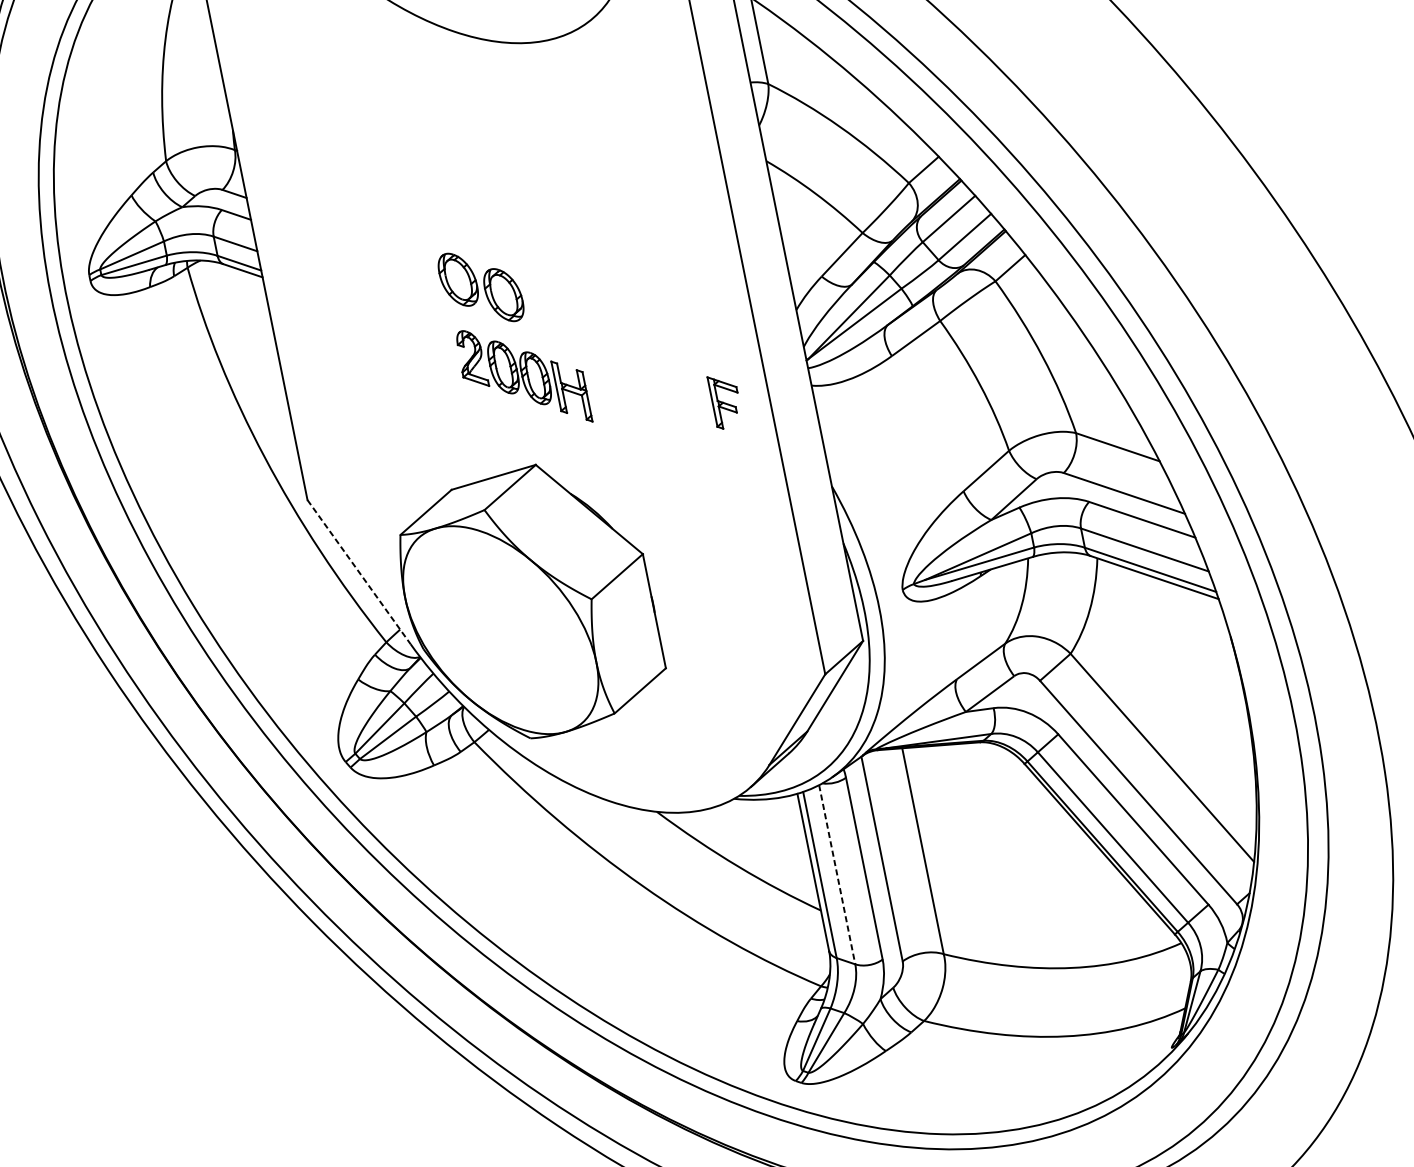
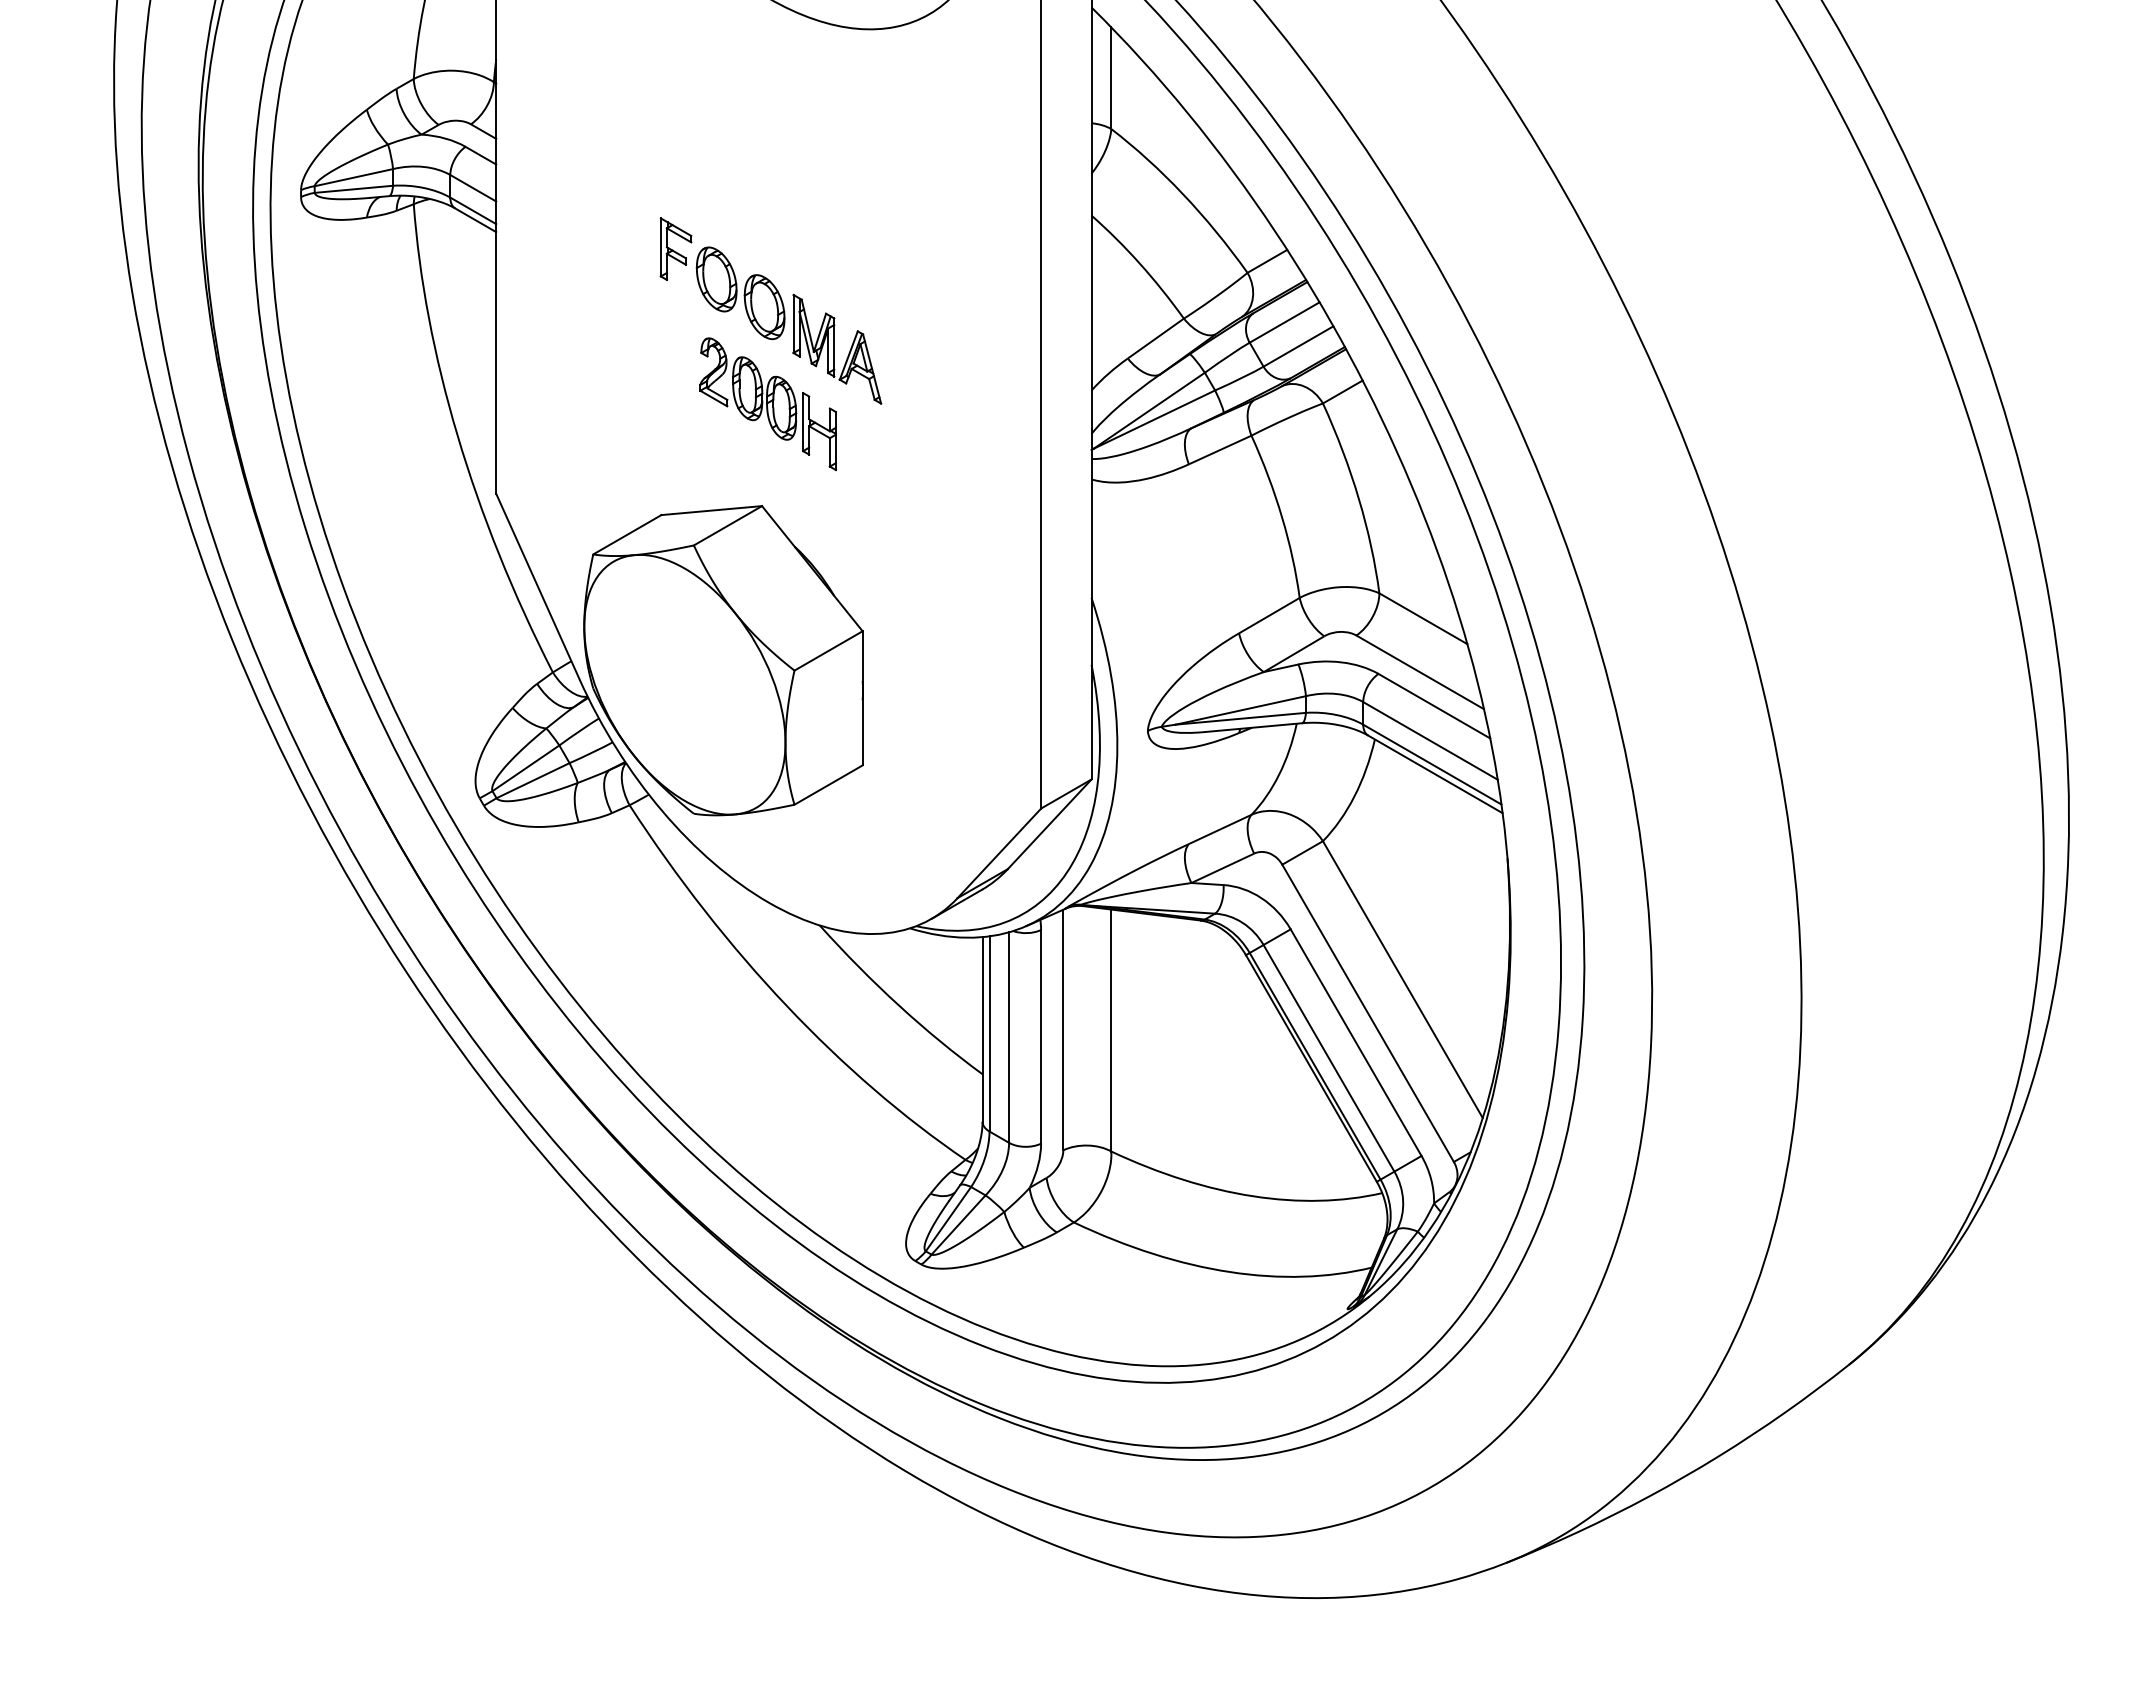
part: (572, 317) -> (837, 348), added
part: (725, 400) -> (675, 248), moved
line: (359, 572) -> (538, 587), dashed -> solid
line: (837, 875) -> (1009, 1038), dashed -> solid

